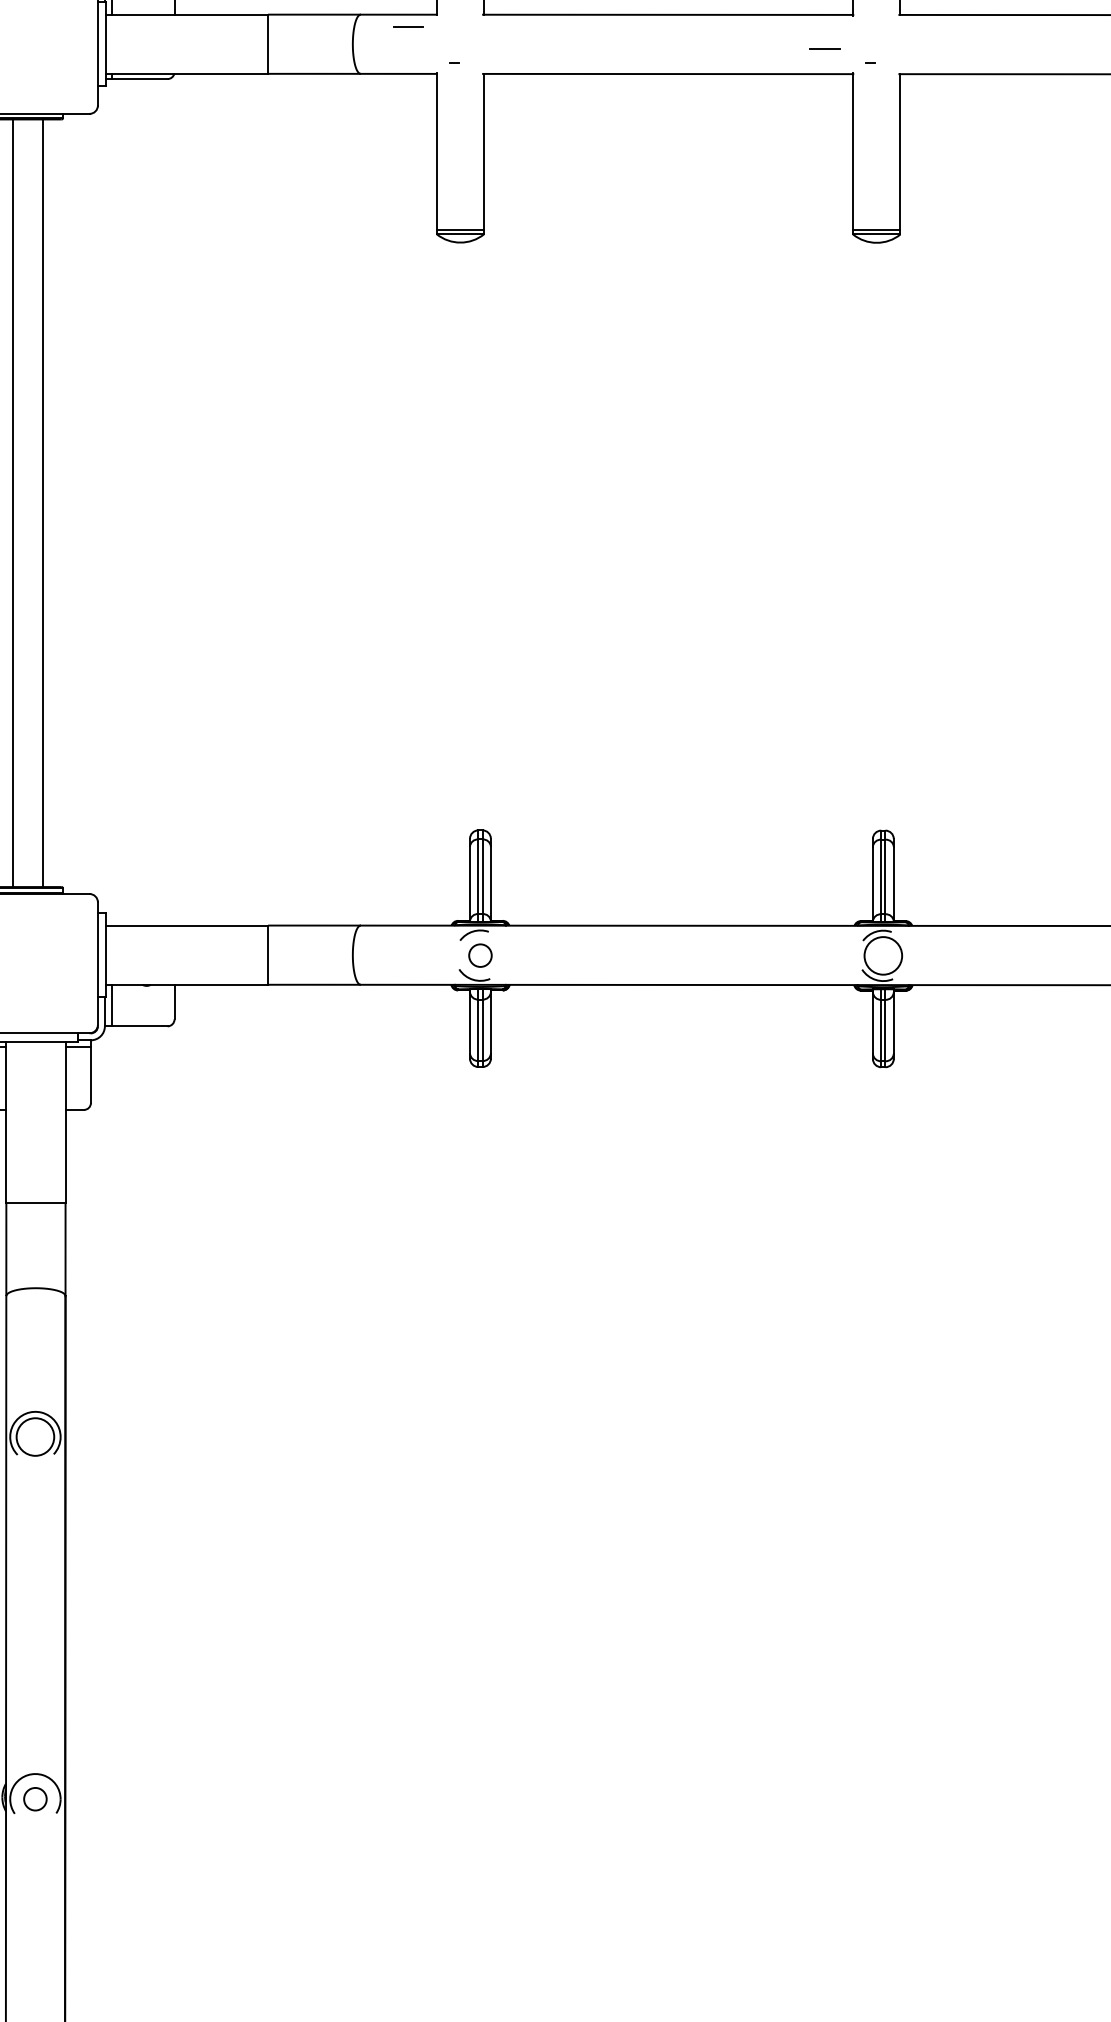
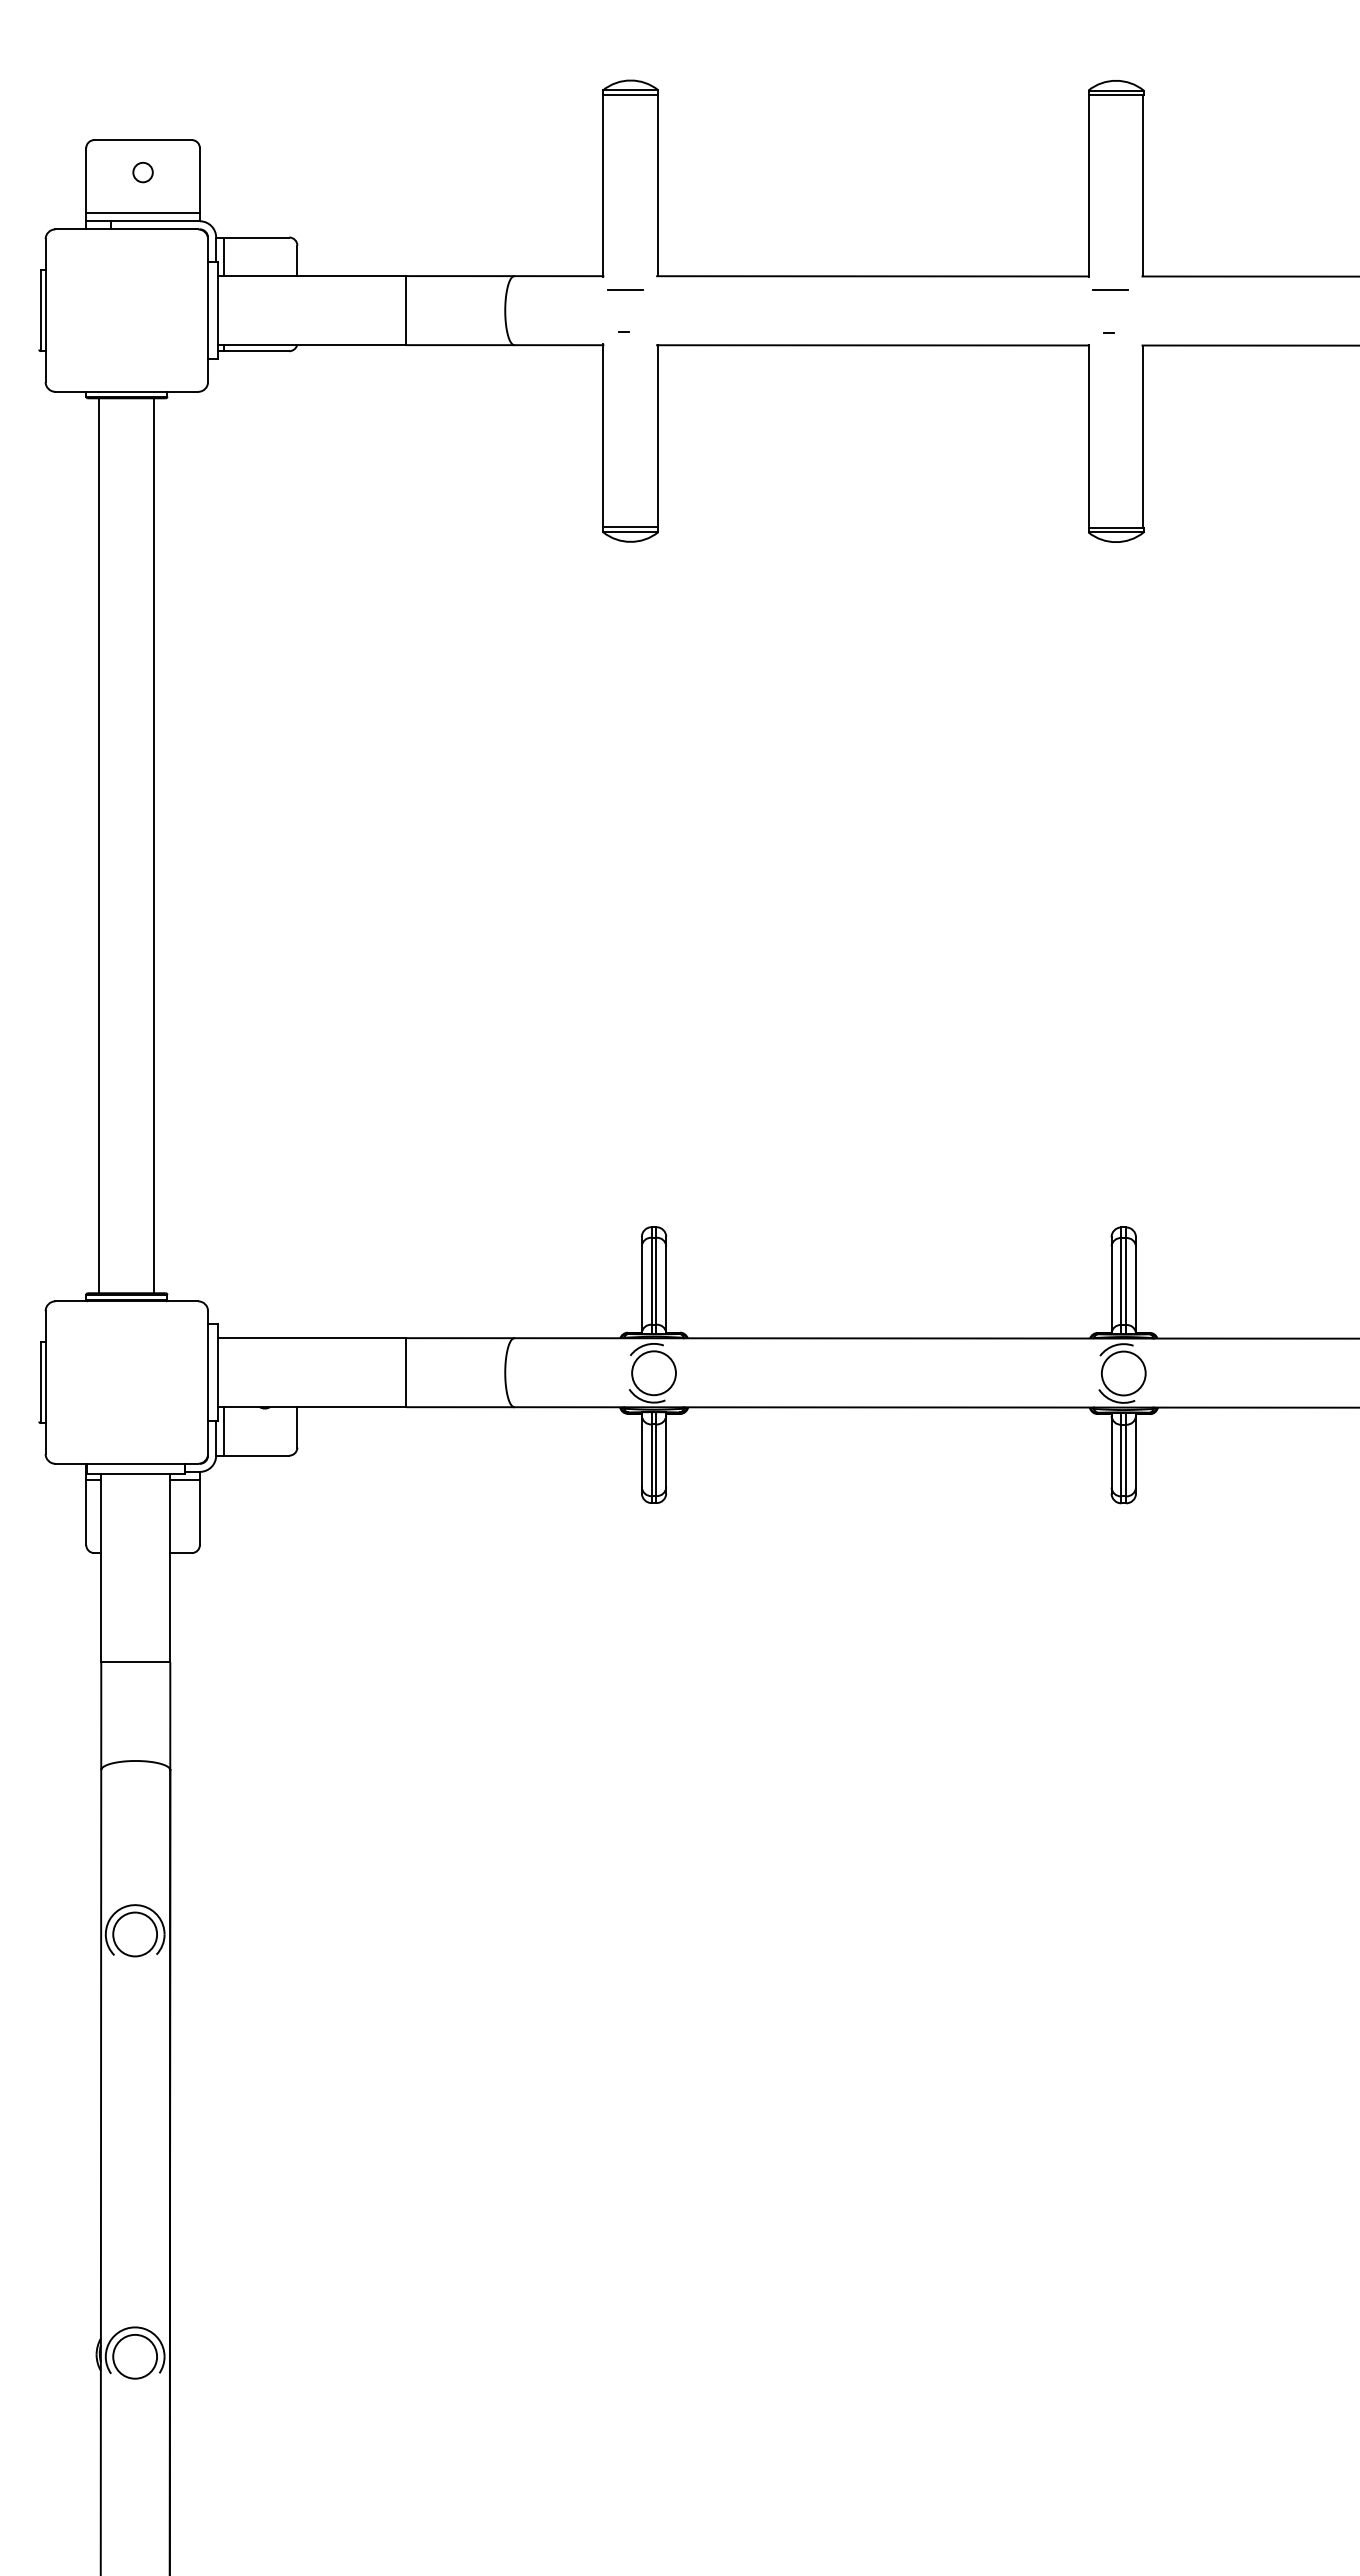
line: (408, 26) -> (625, 289), moved
line: (824, 48) -> (1110, 289), moved
line: (12, 503) -> (154, 845), moved
line: (43, 503) -> (99, 845), moved
circle: (479, 955) -> (653, 1373), size x1.67
circle: (35, 1798) -> (135, 2356), size x1.67

